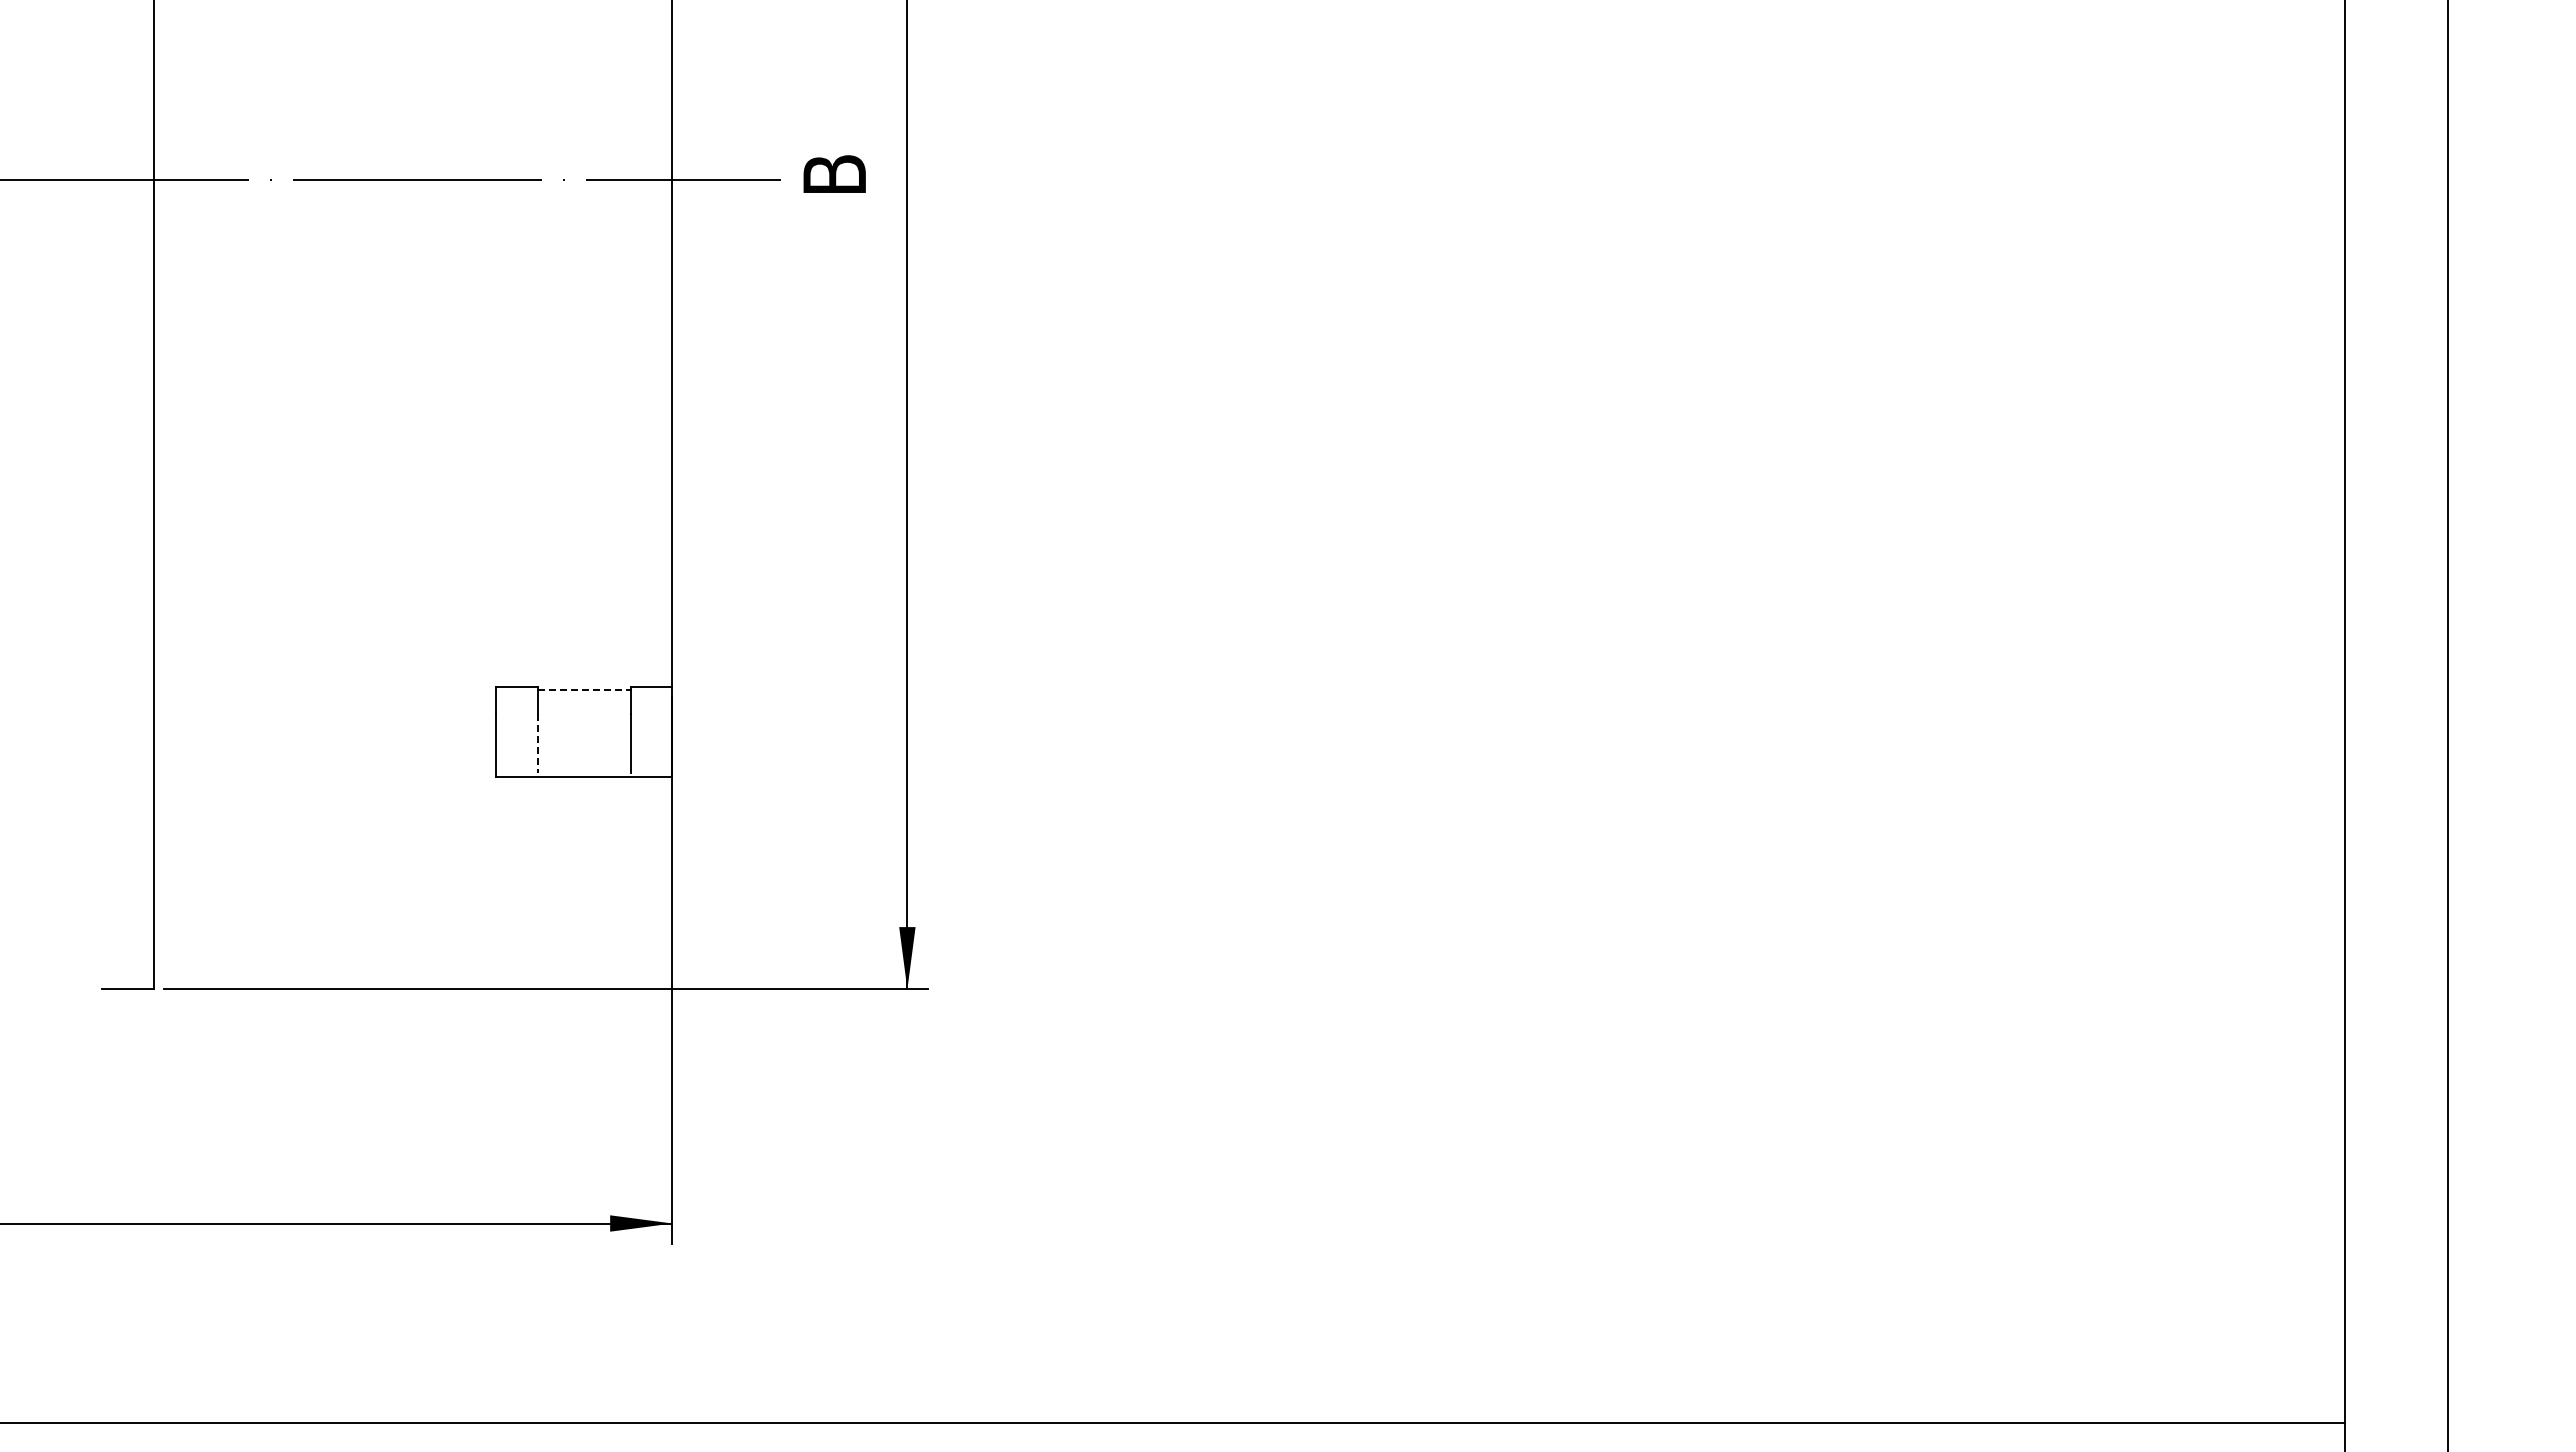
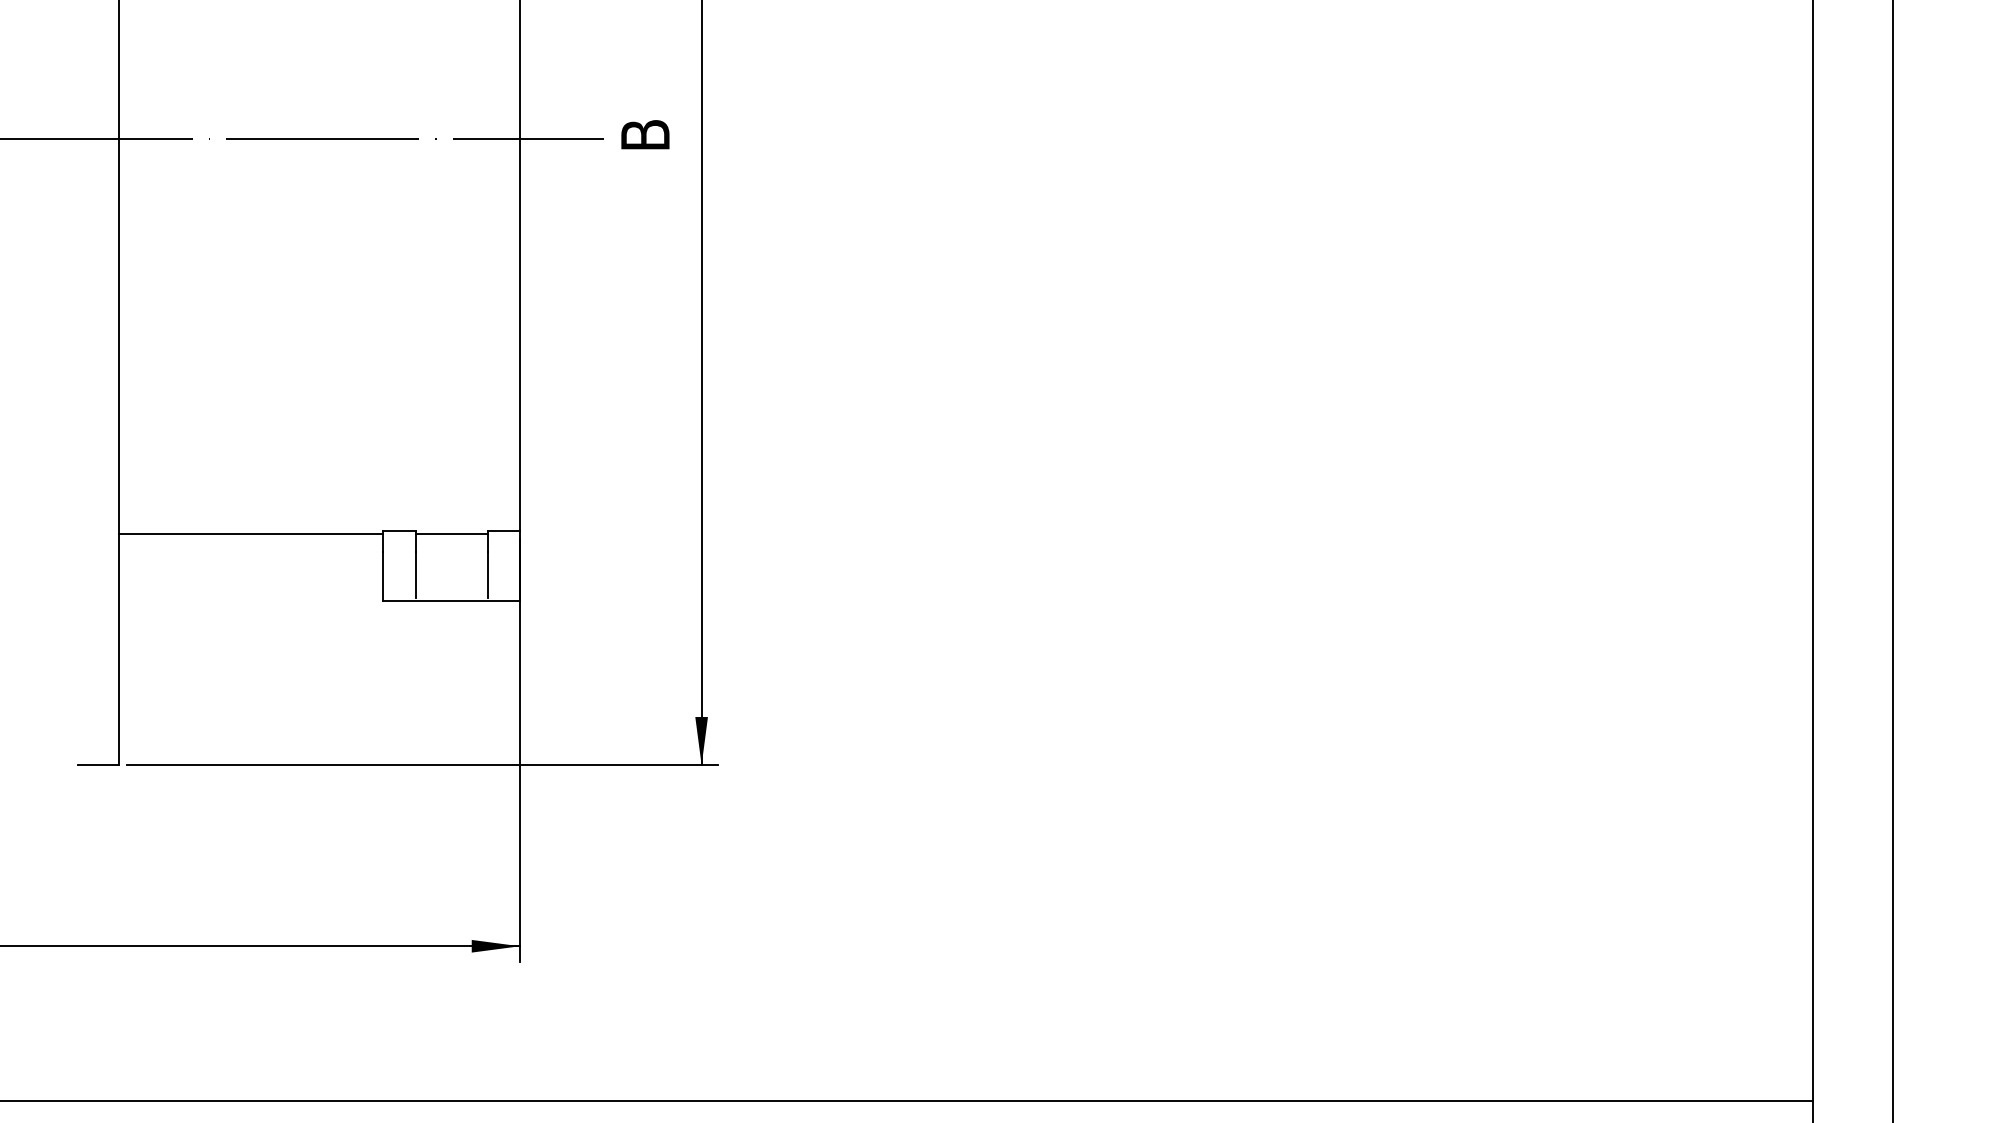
line: (324, 690) -> (250, 534), added
line: (584, 690) -> (451, 534), dashed -> solid
line: (537, 744) -> (415, 575), dashed -> solid

